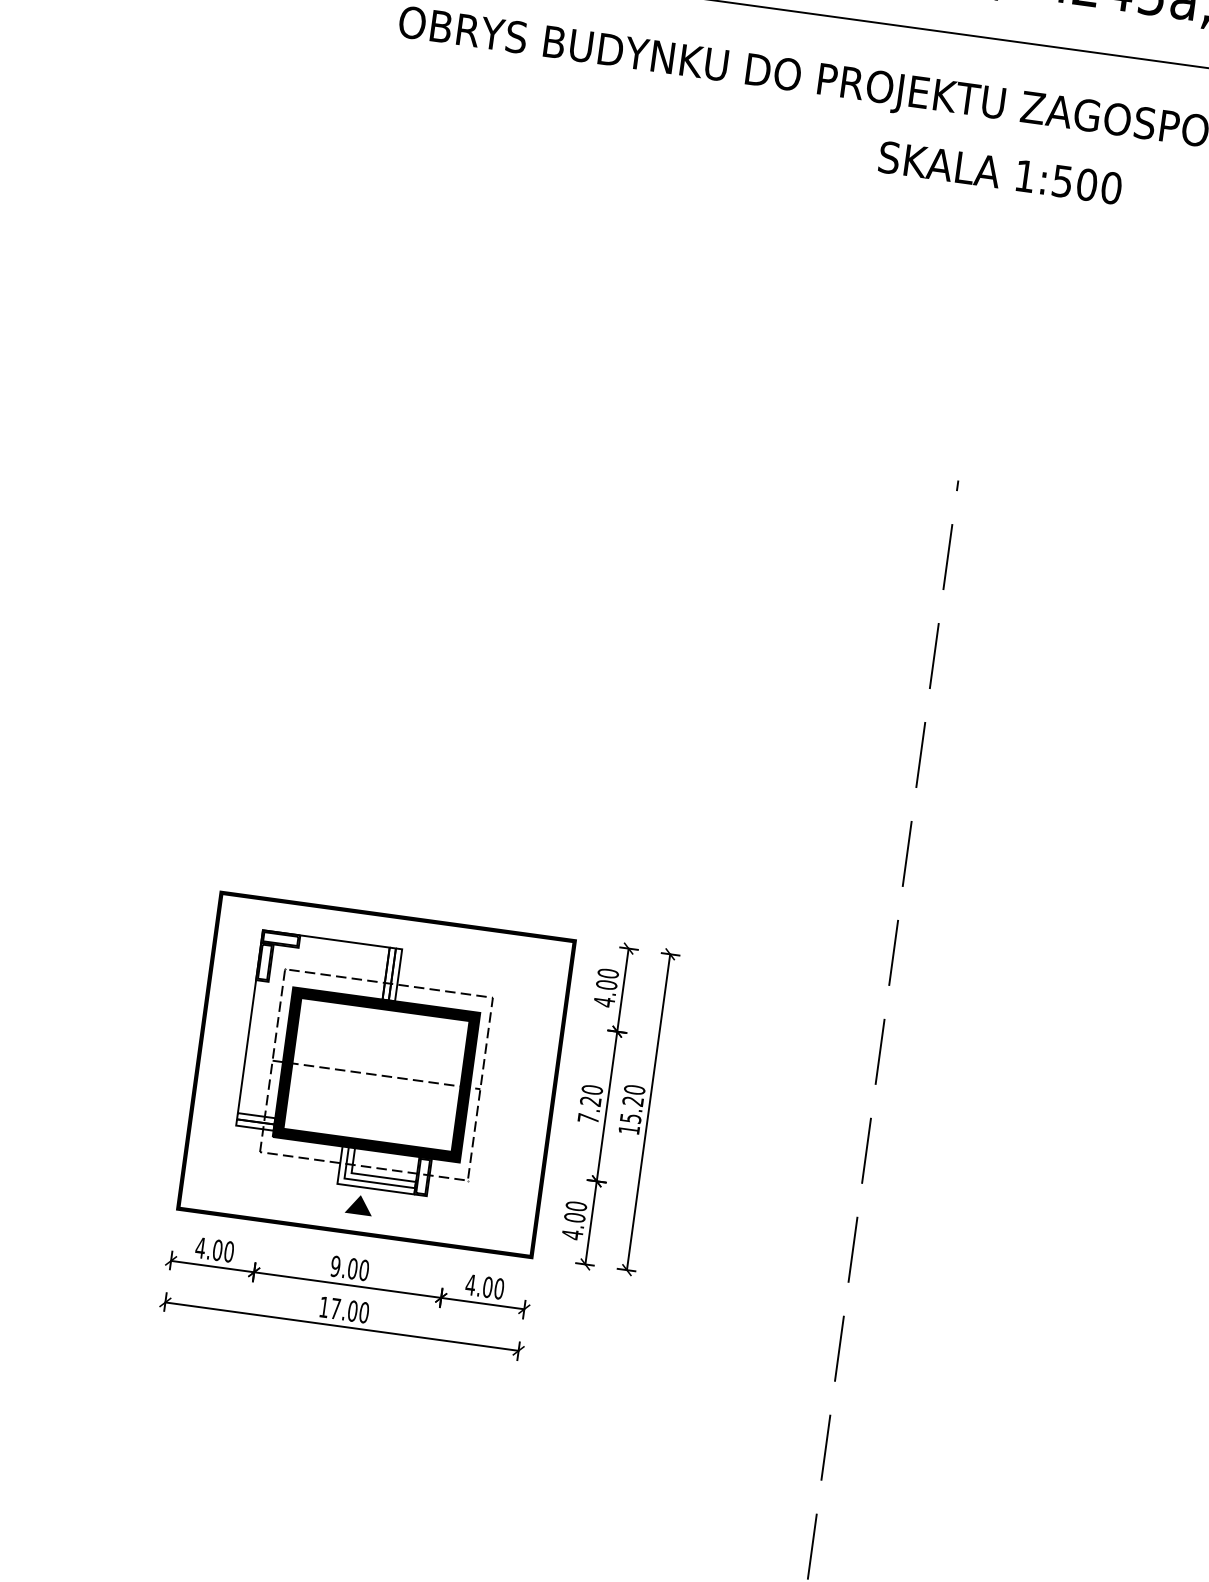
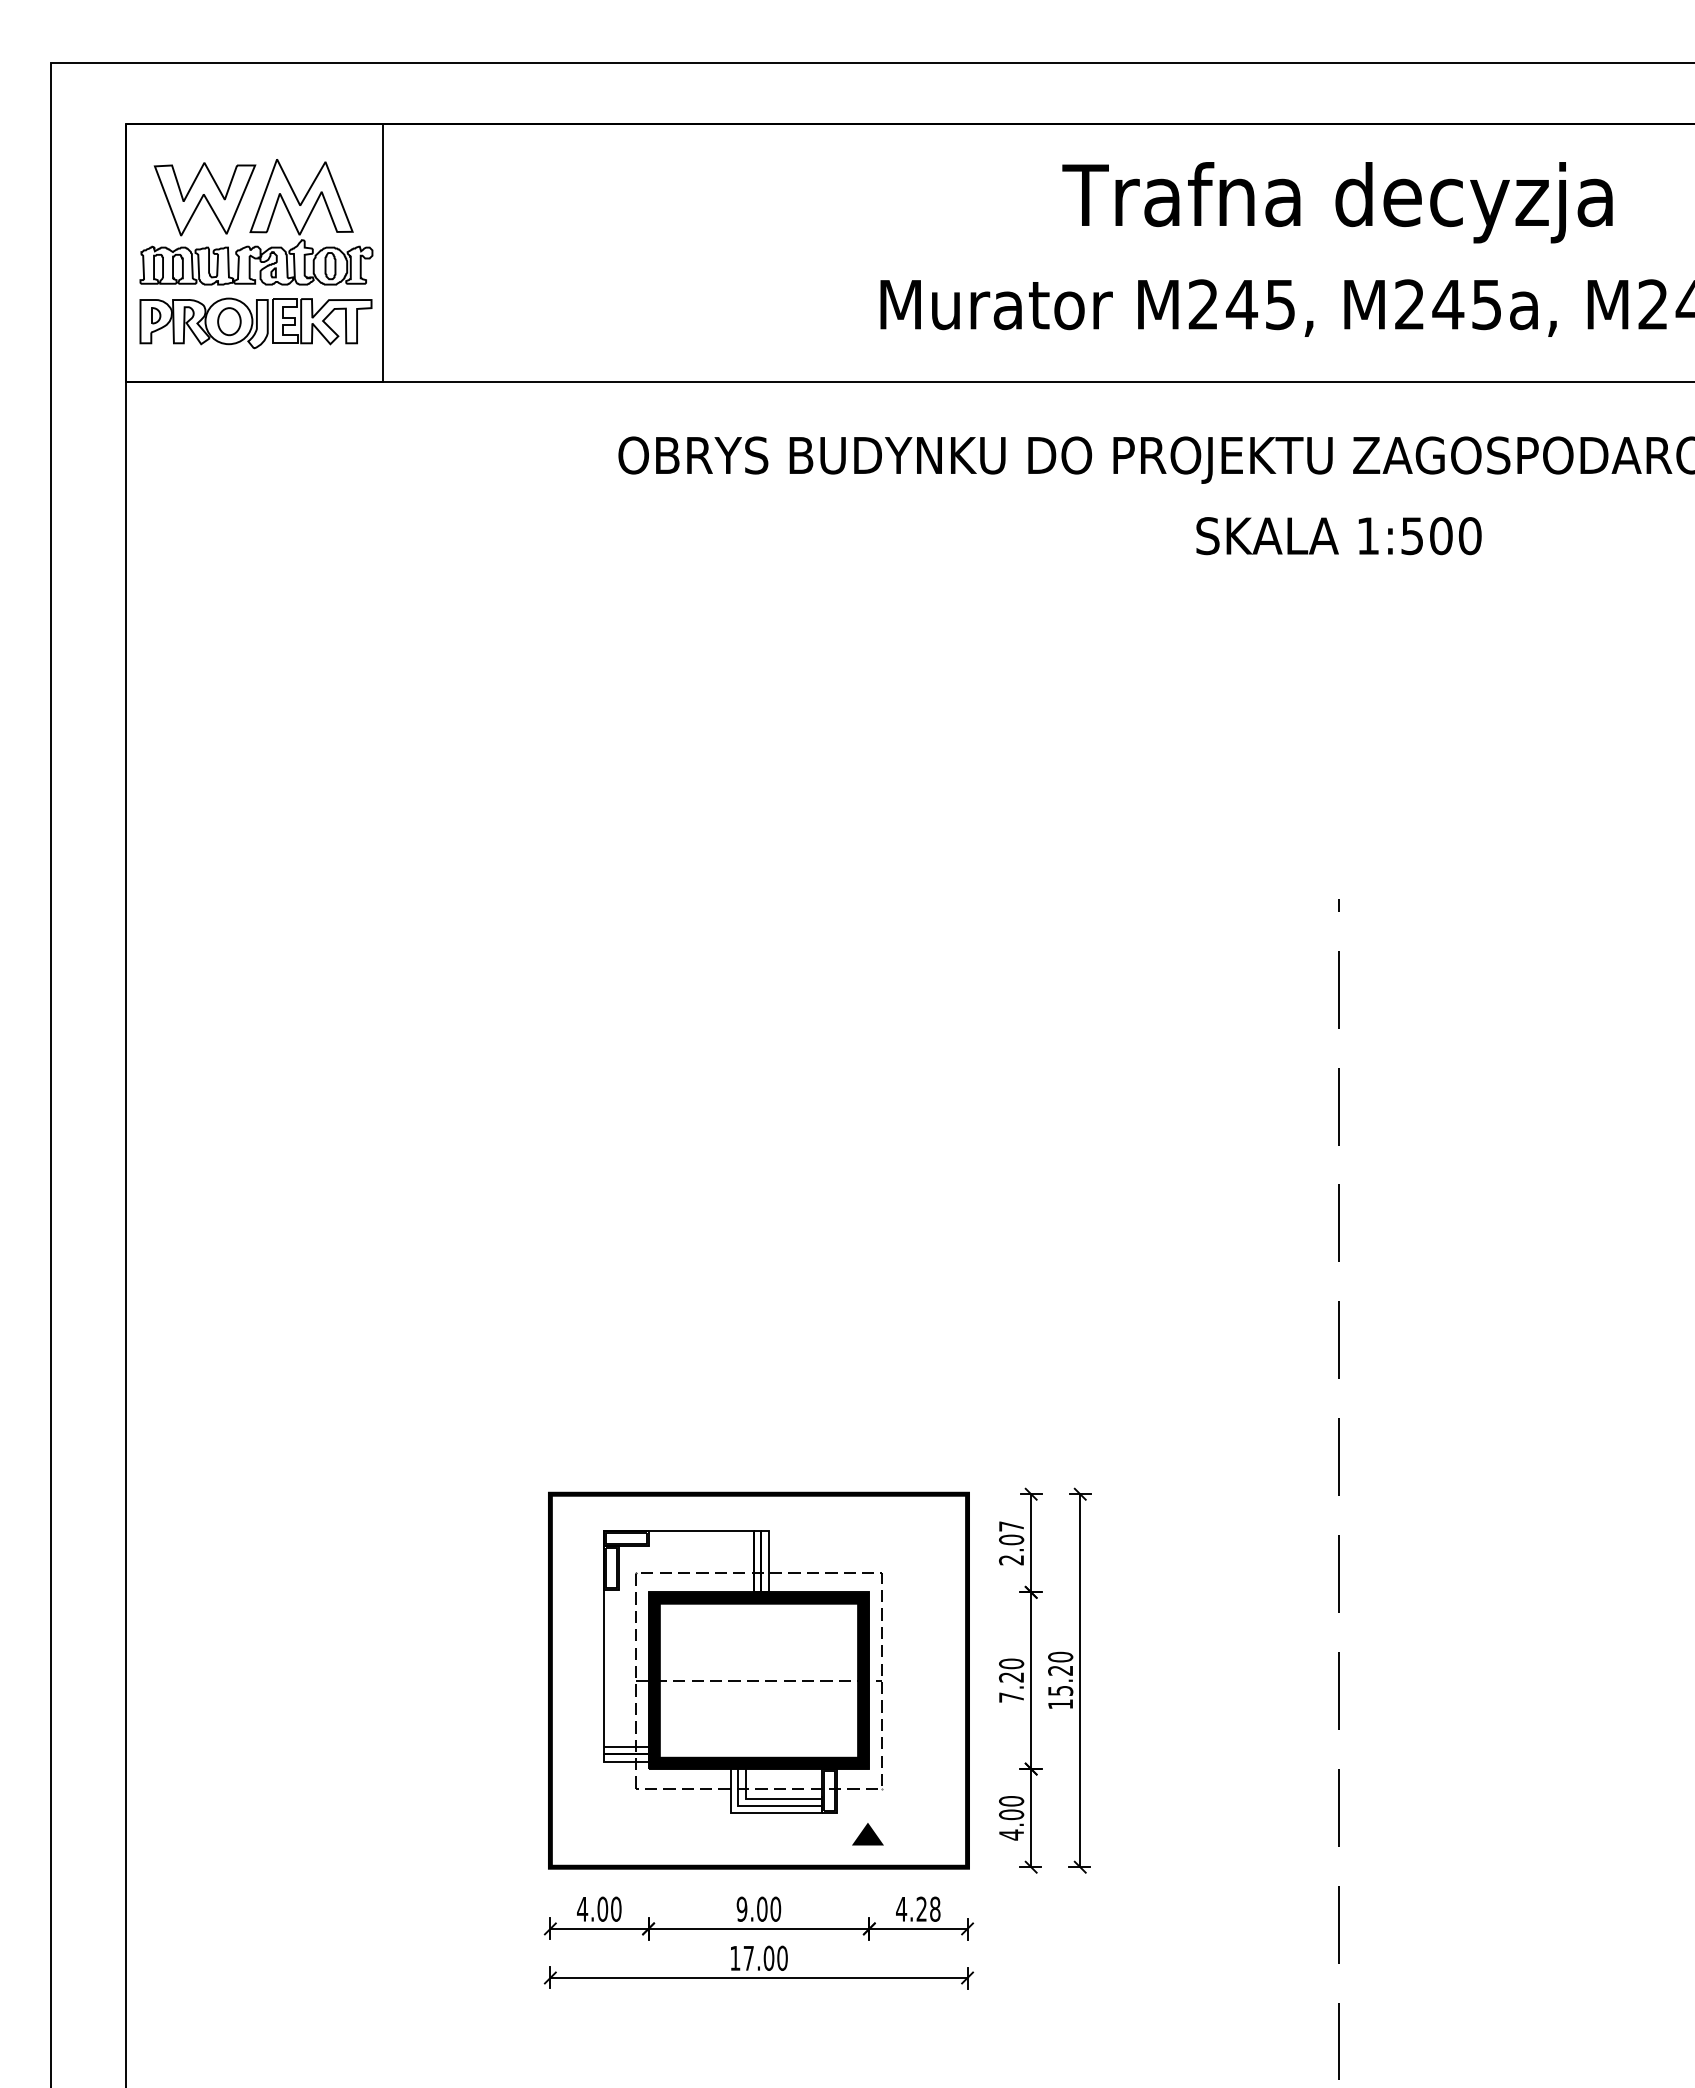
text: (606, 988) -> (1011, 1543), 4.00 -> 2.07
part: (359, 1205) -> (867, 1834), moved
text: (493, 1287) -> (928, 1908), 4.00 -> 4.28

